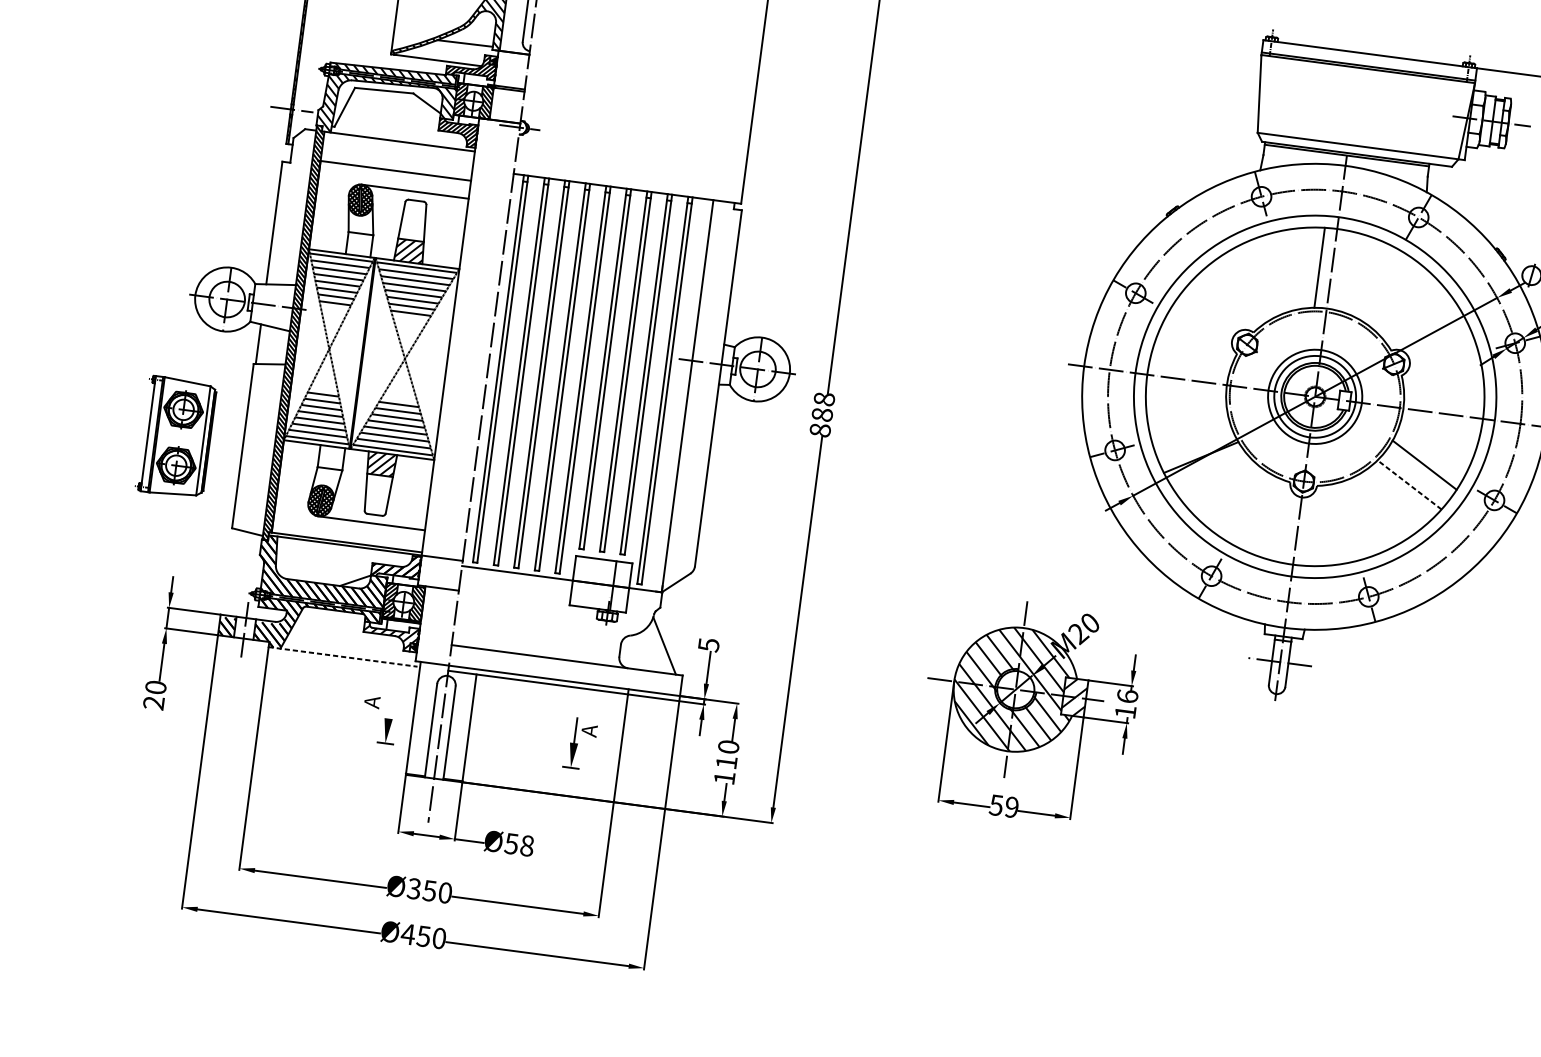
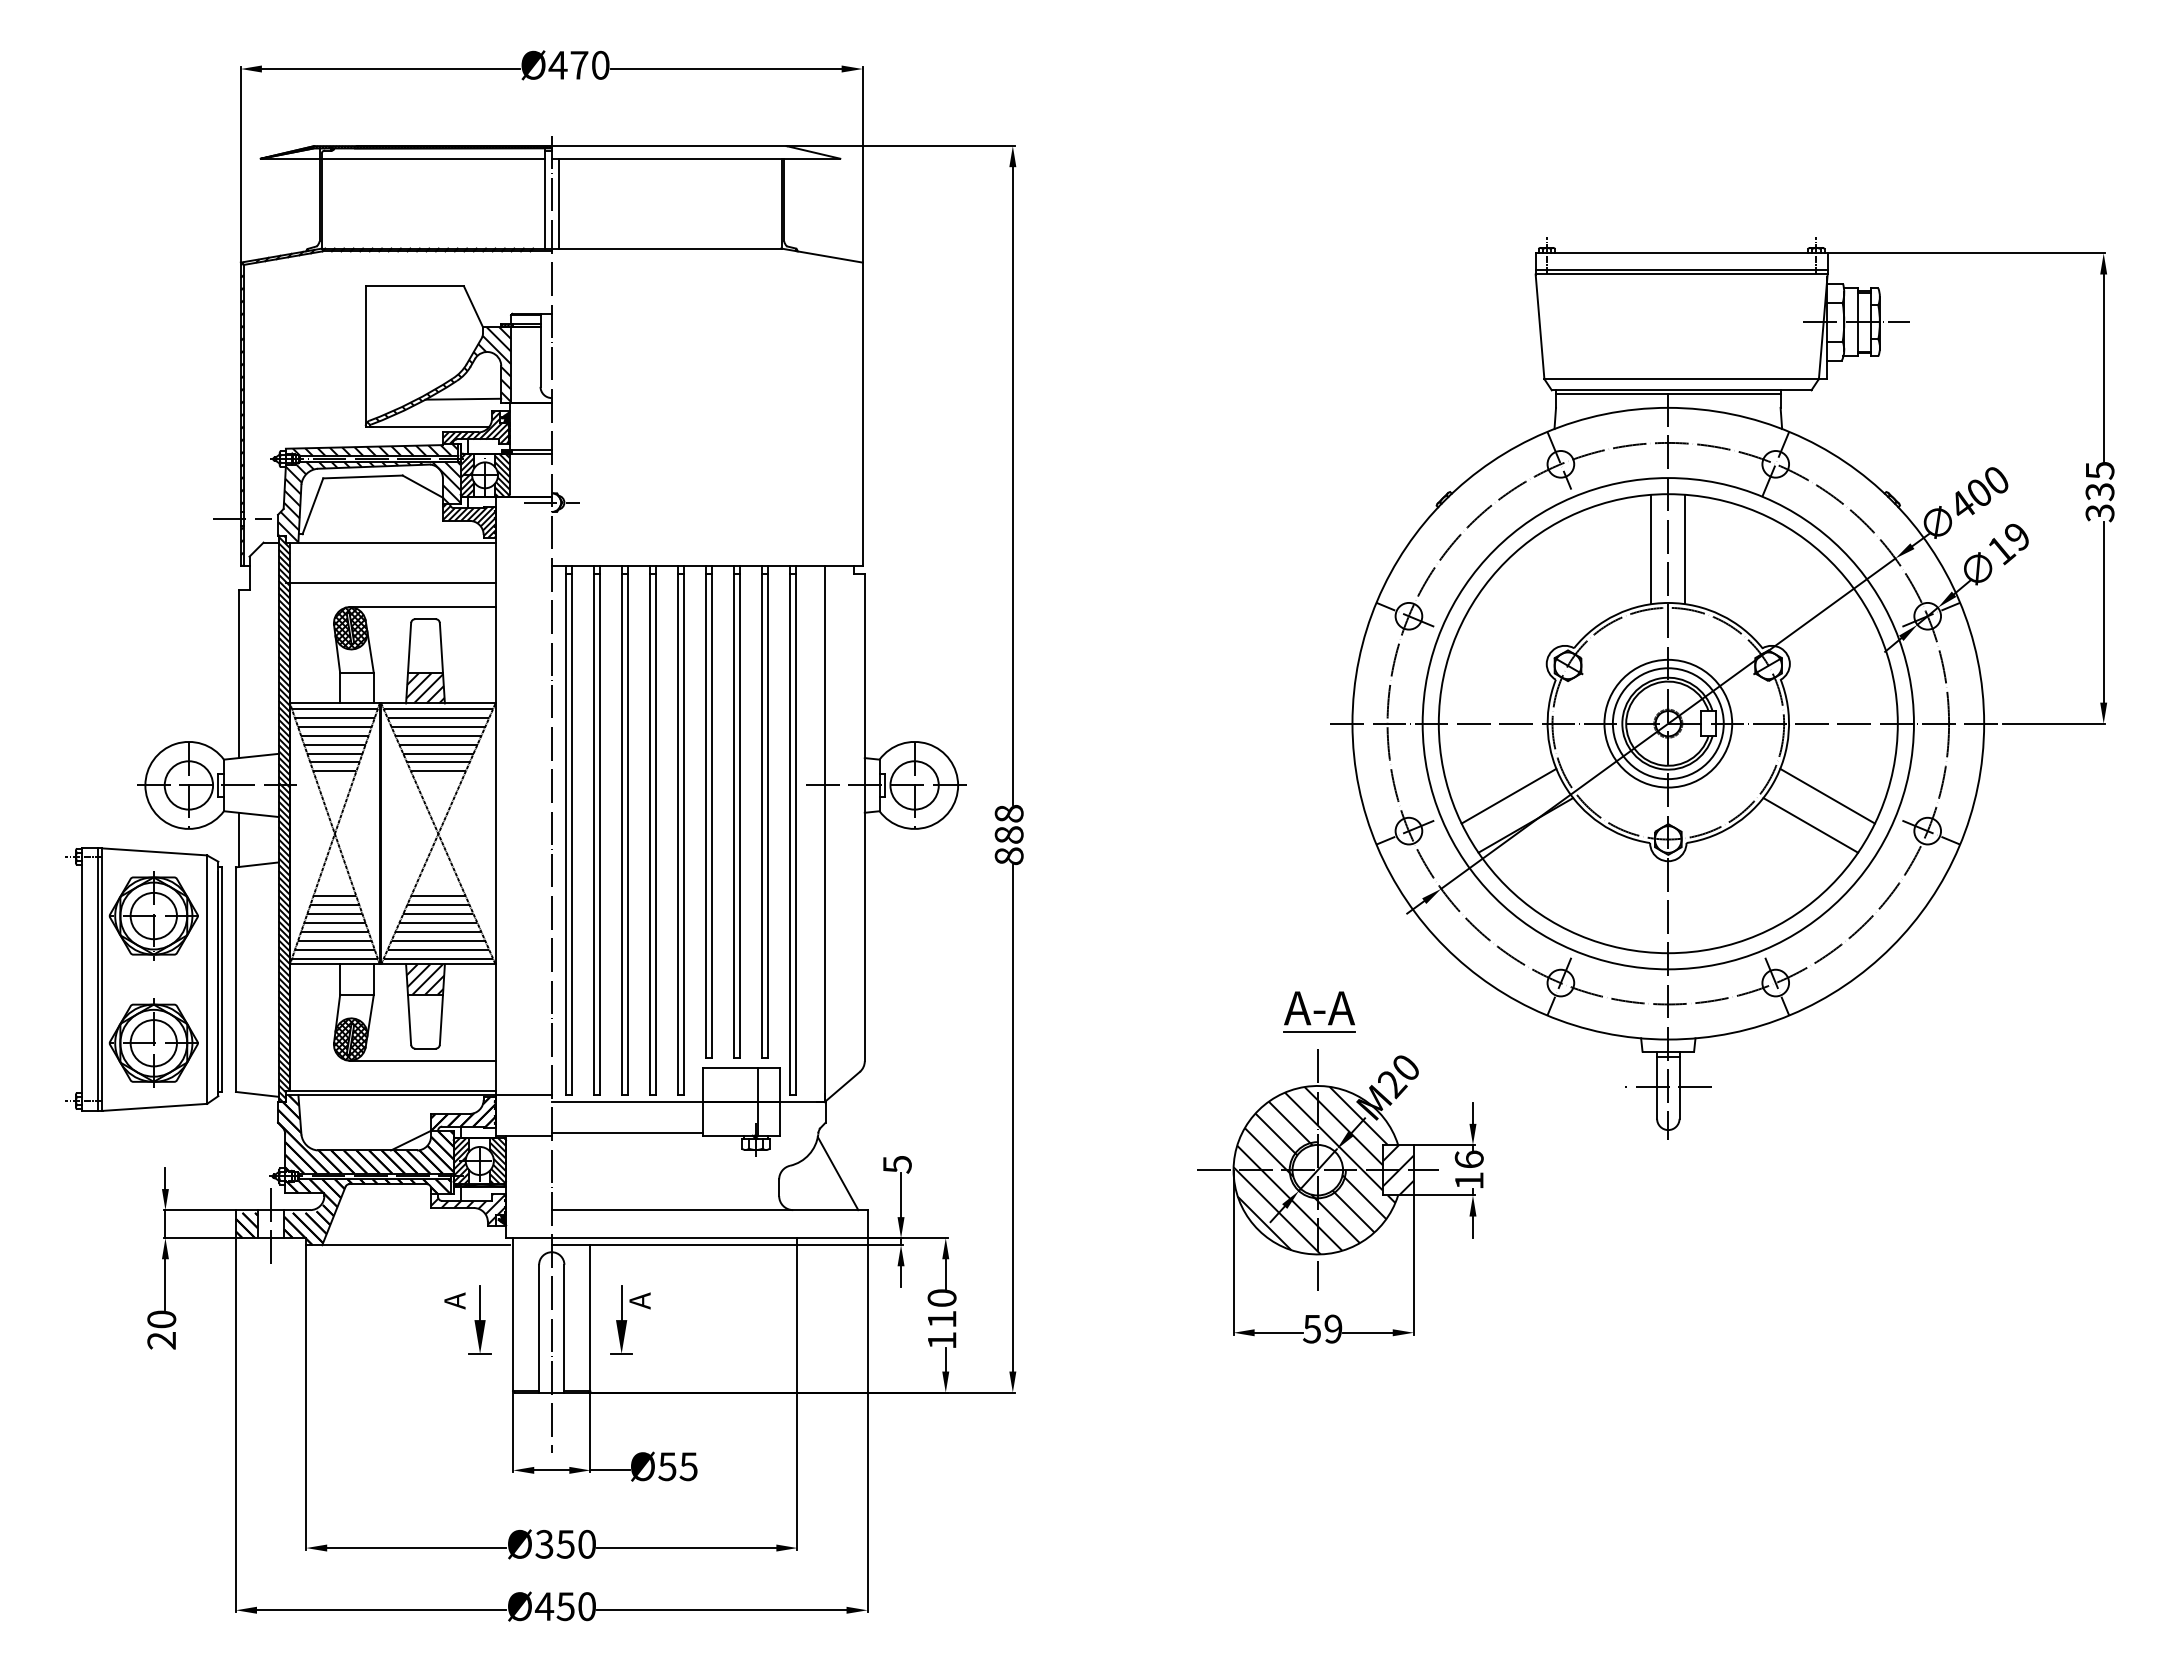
line: (1344, 271) -> (1685, 549), added
line: (1191, 433) -> (1508, 795), added
part: (175, 437) -> (143, 979), size x1.67
line: (1409, 485) -> (1810, 825), dashed -> solid
part: (1032, 573) -> (1319, 1011), added
line: (514, 595) -> (627, 1132), added
line: (342, 657) -> (407, 1245), dashed -> solid
line: (390, 706) -> (480, 1303), added
part: (580, 743) -> (630, 1319), moved
text: (527, 845) -> (688, 1466), Ø58 -> Ø55

